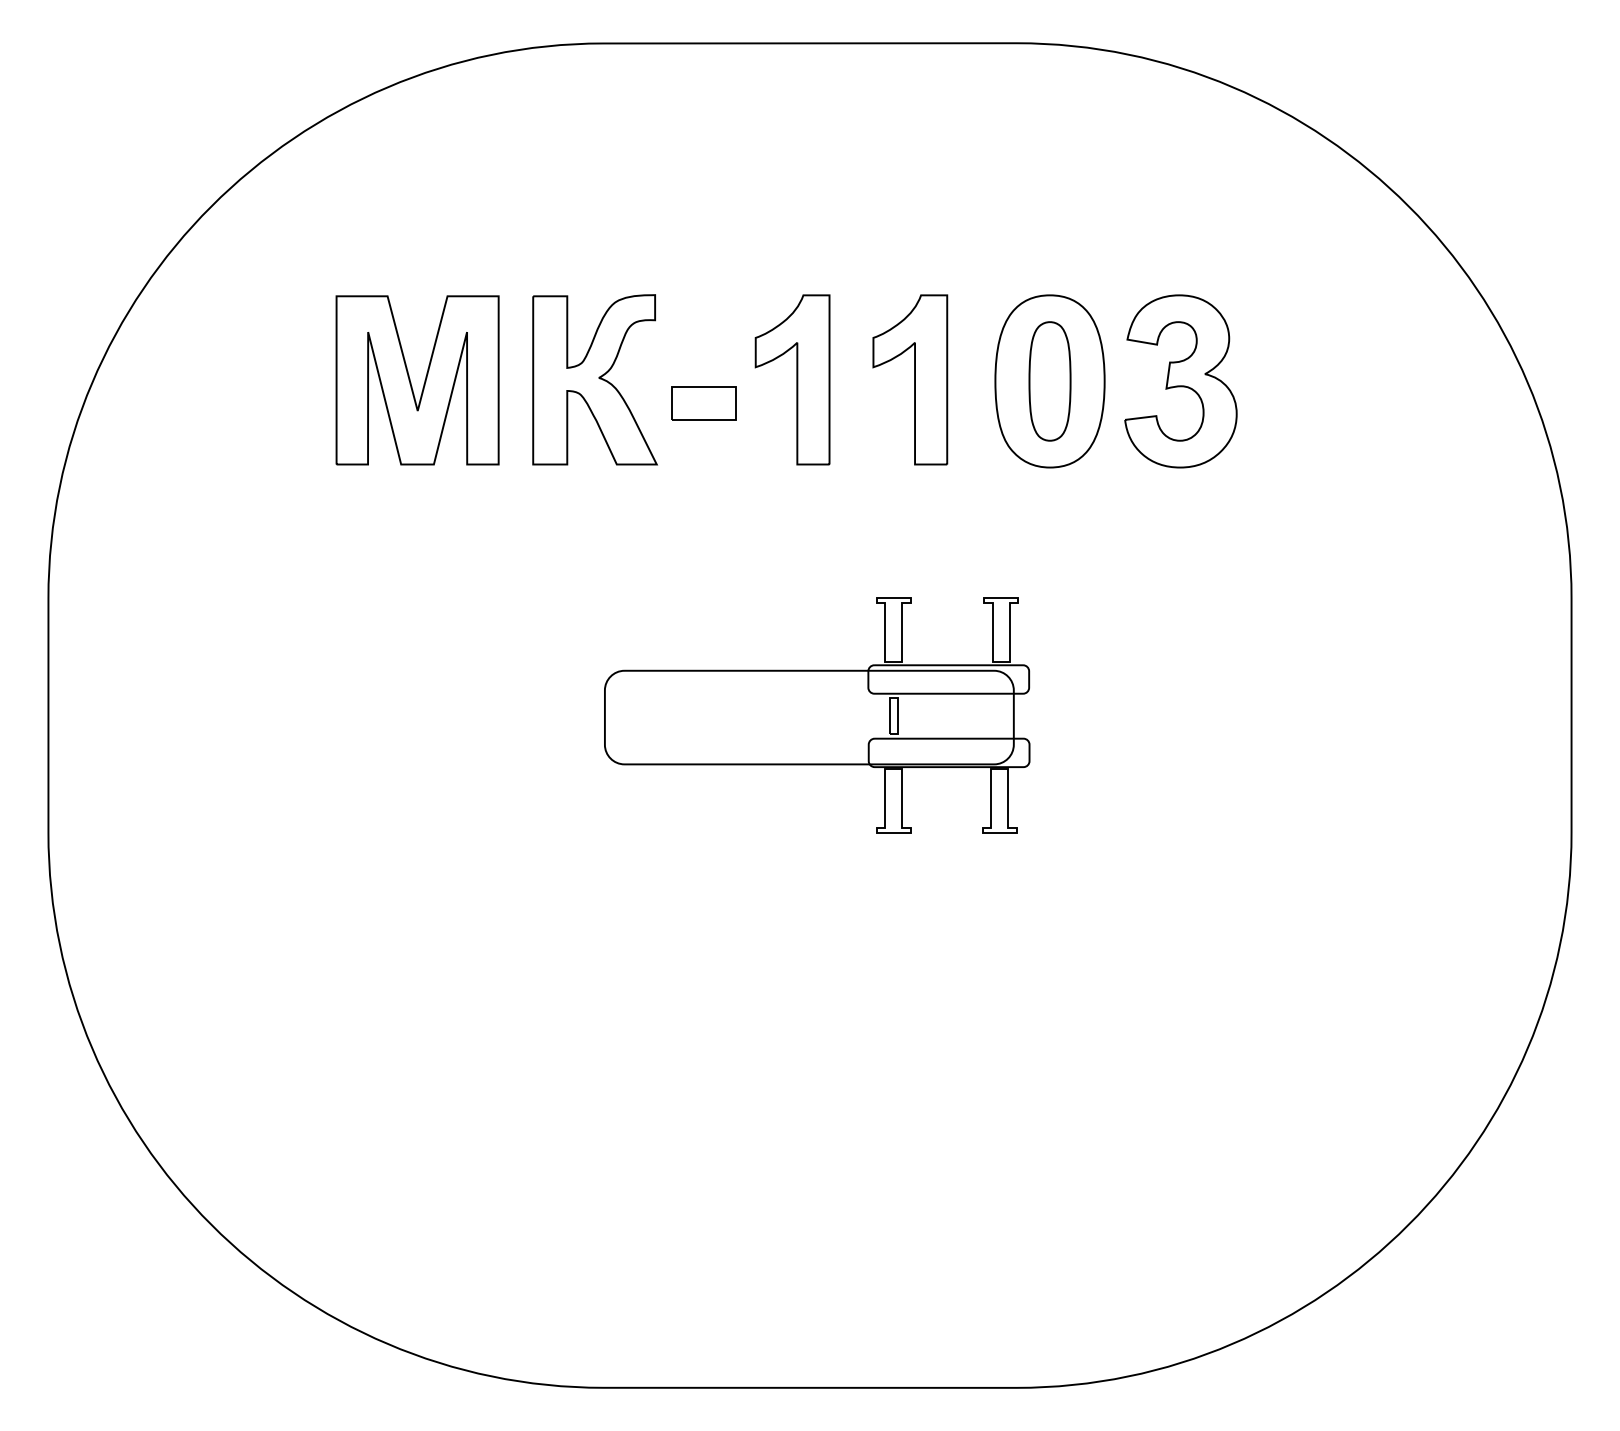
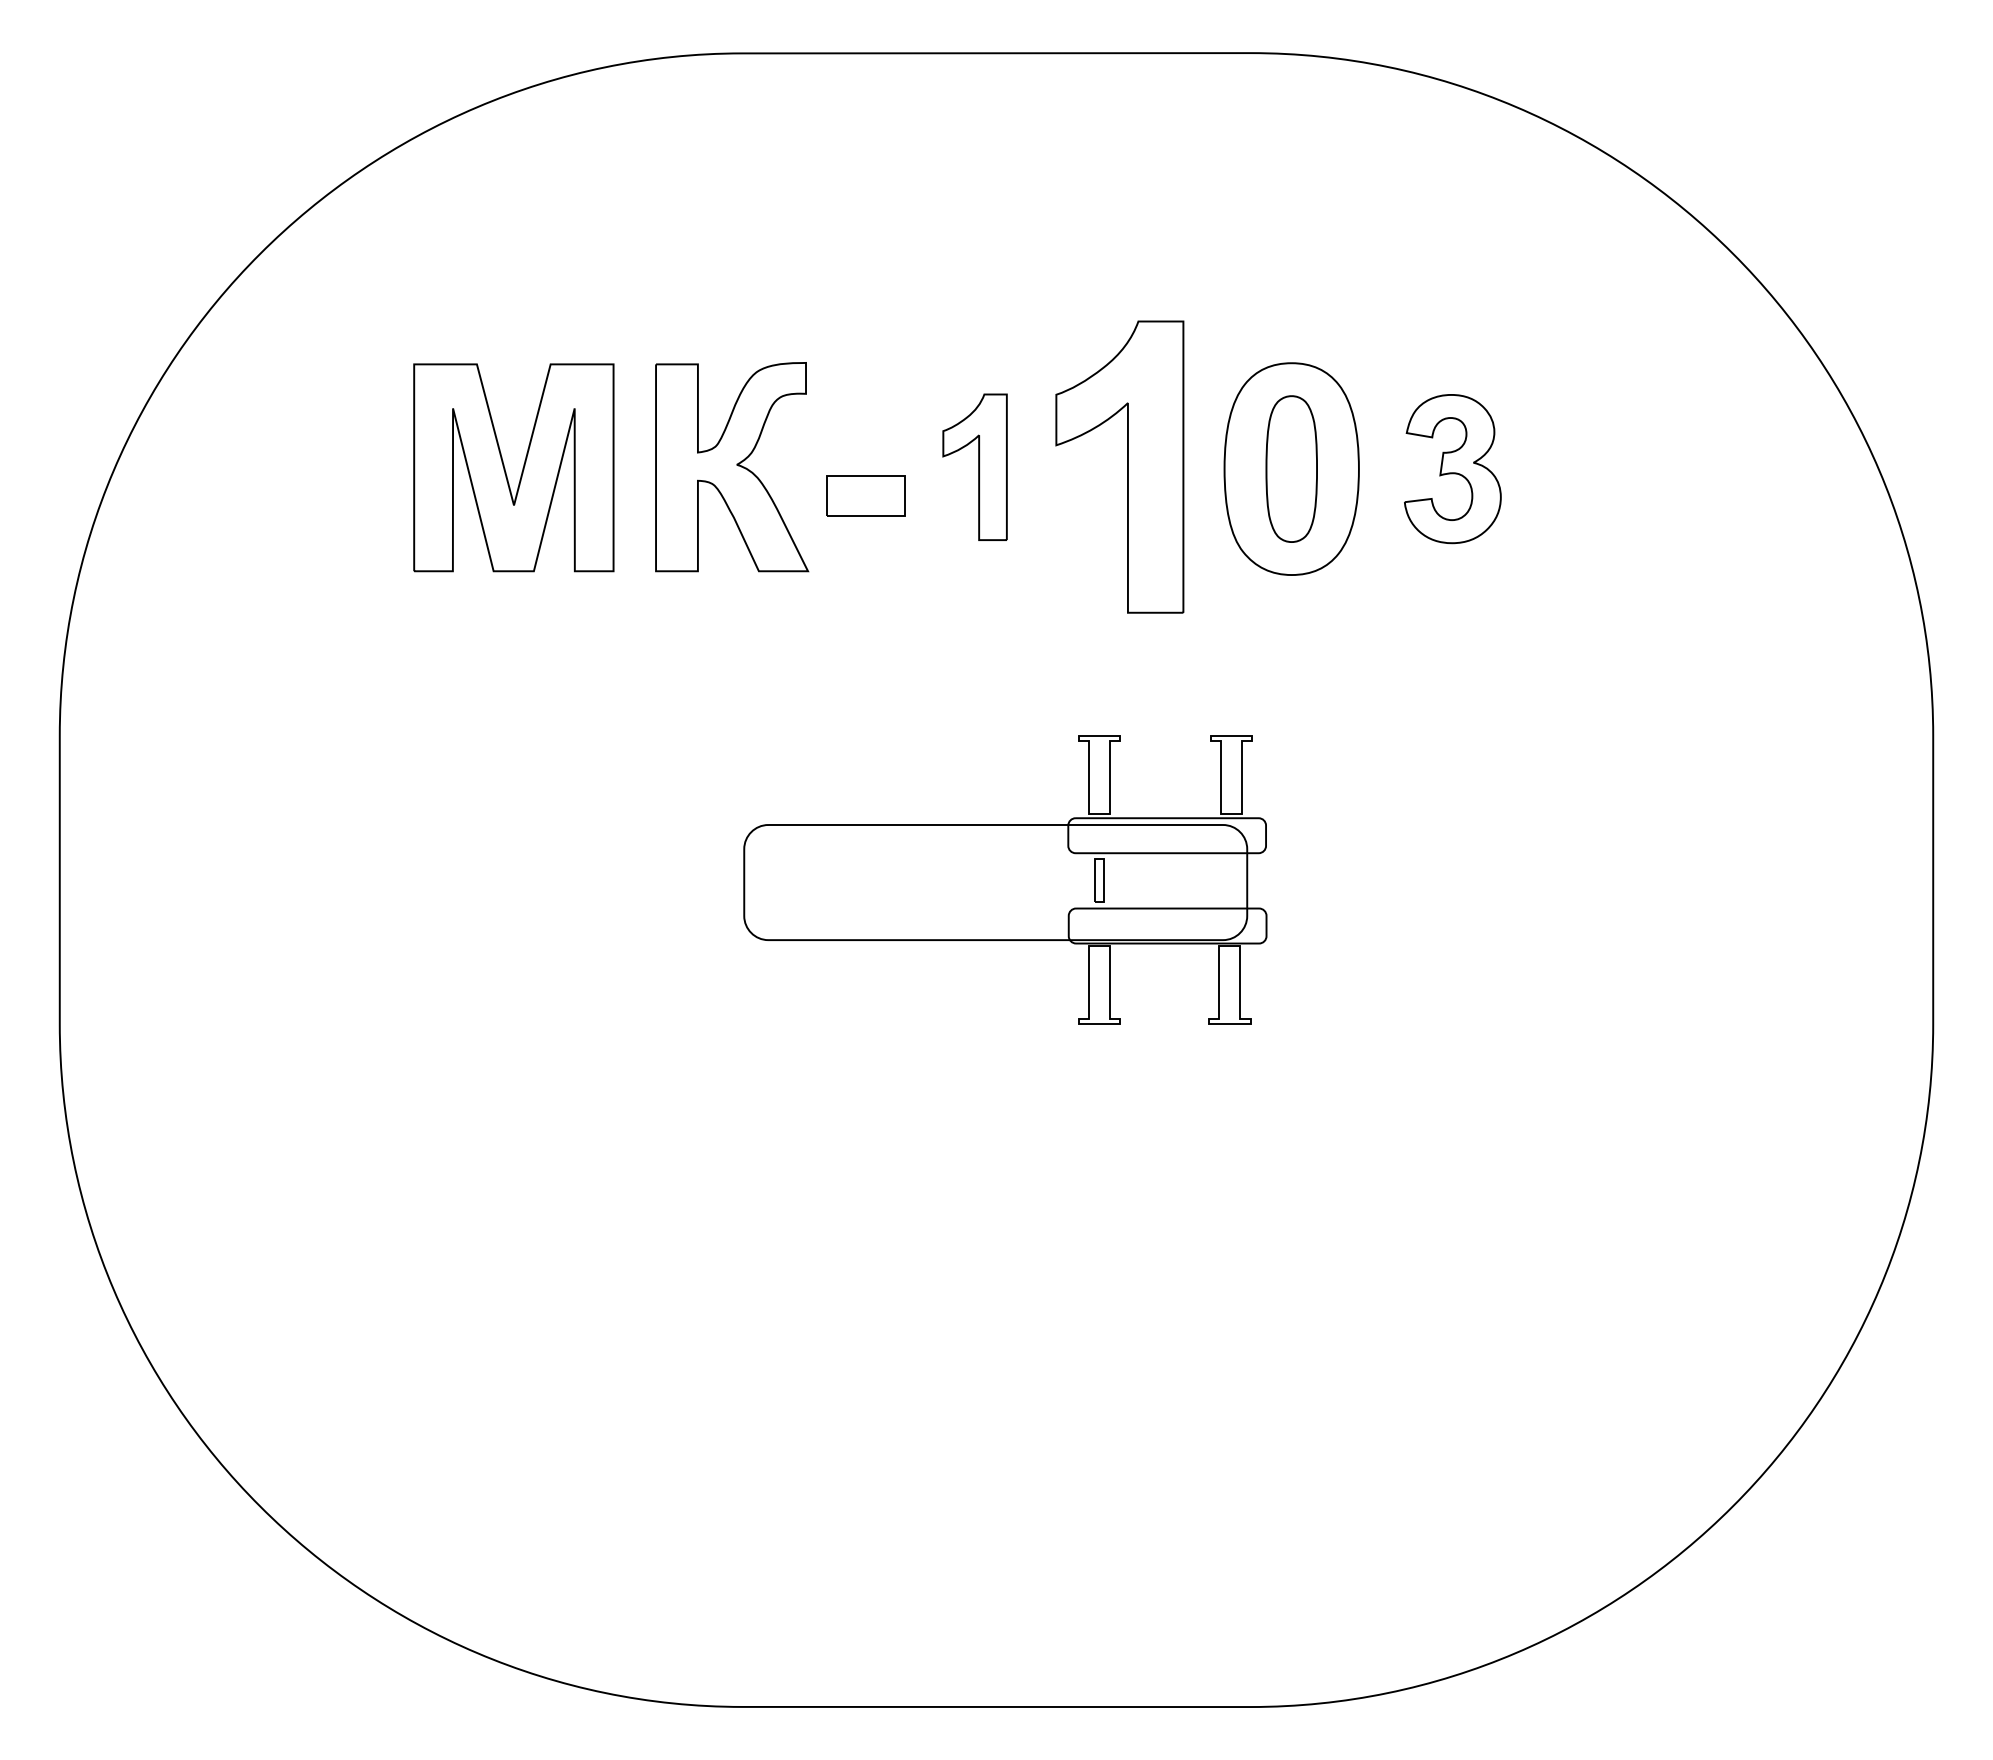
part: (792, 380) -> (974, 467), size x0.7
part: (909, 380) -> (1119, 467), size x1.4
part: (1180, 380) -> (1452, 468), size x0.7

